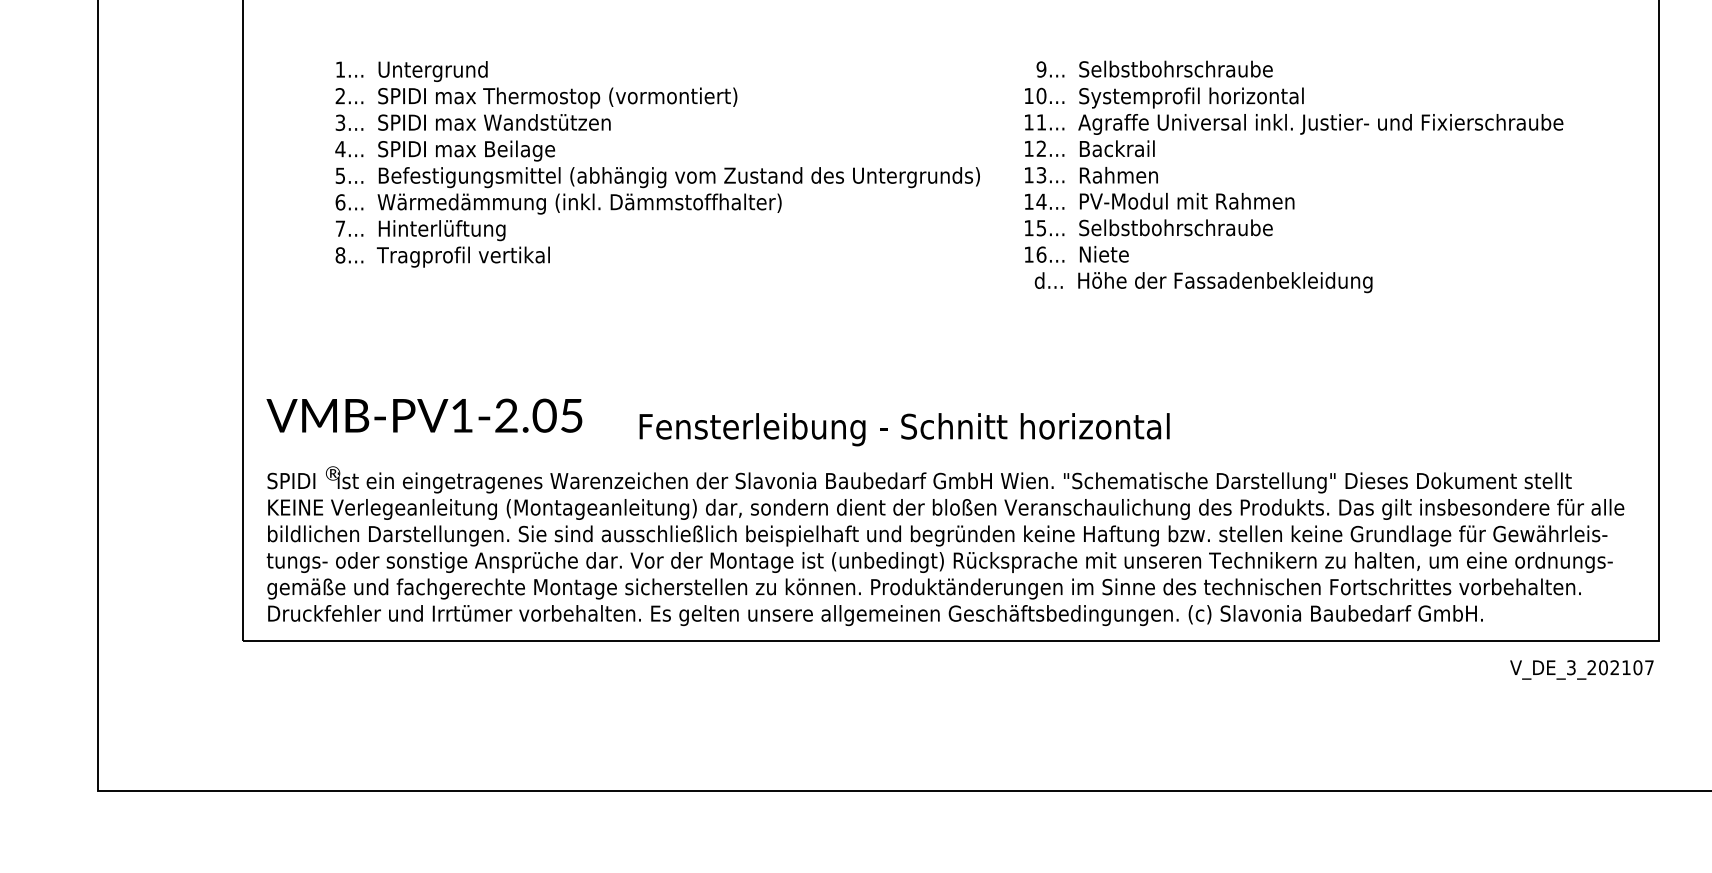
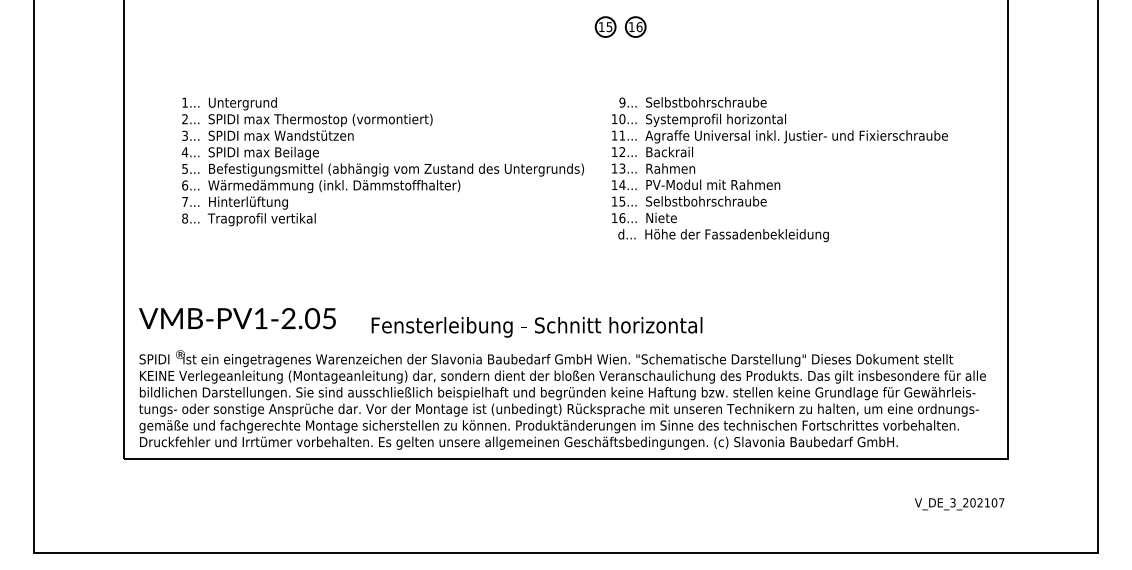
text: (1581, 670) -> (959, 504), moved

